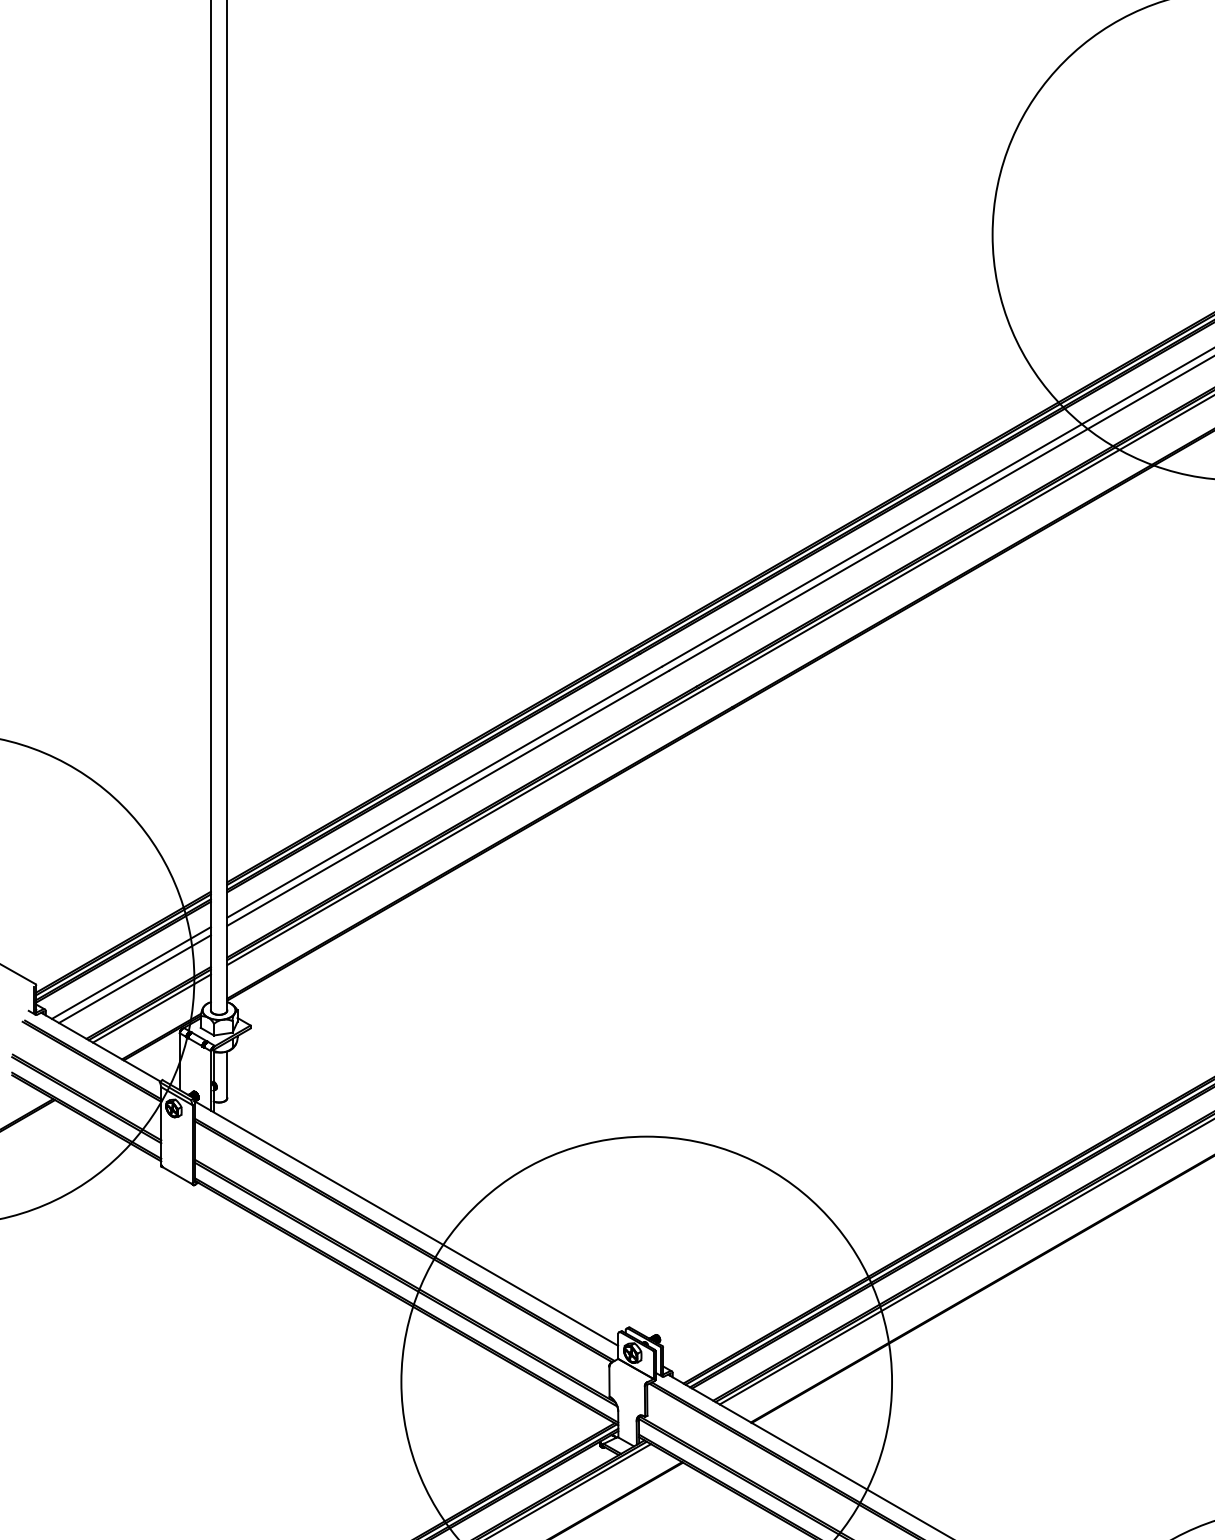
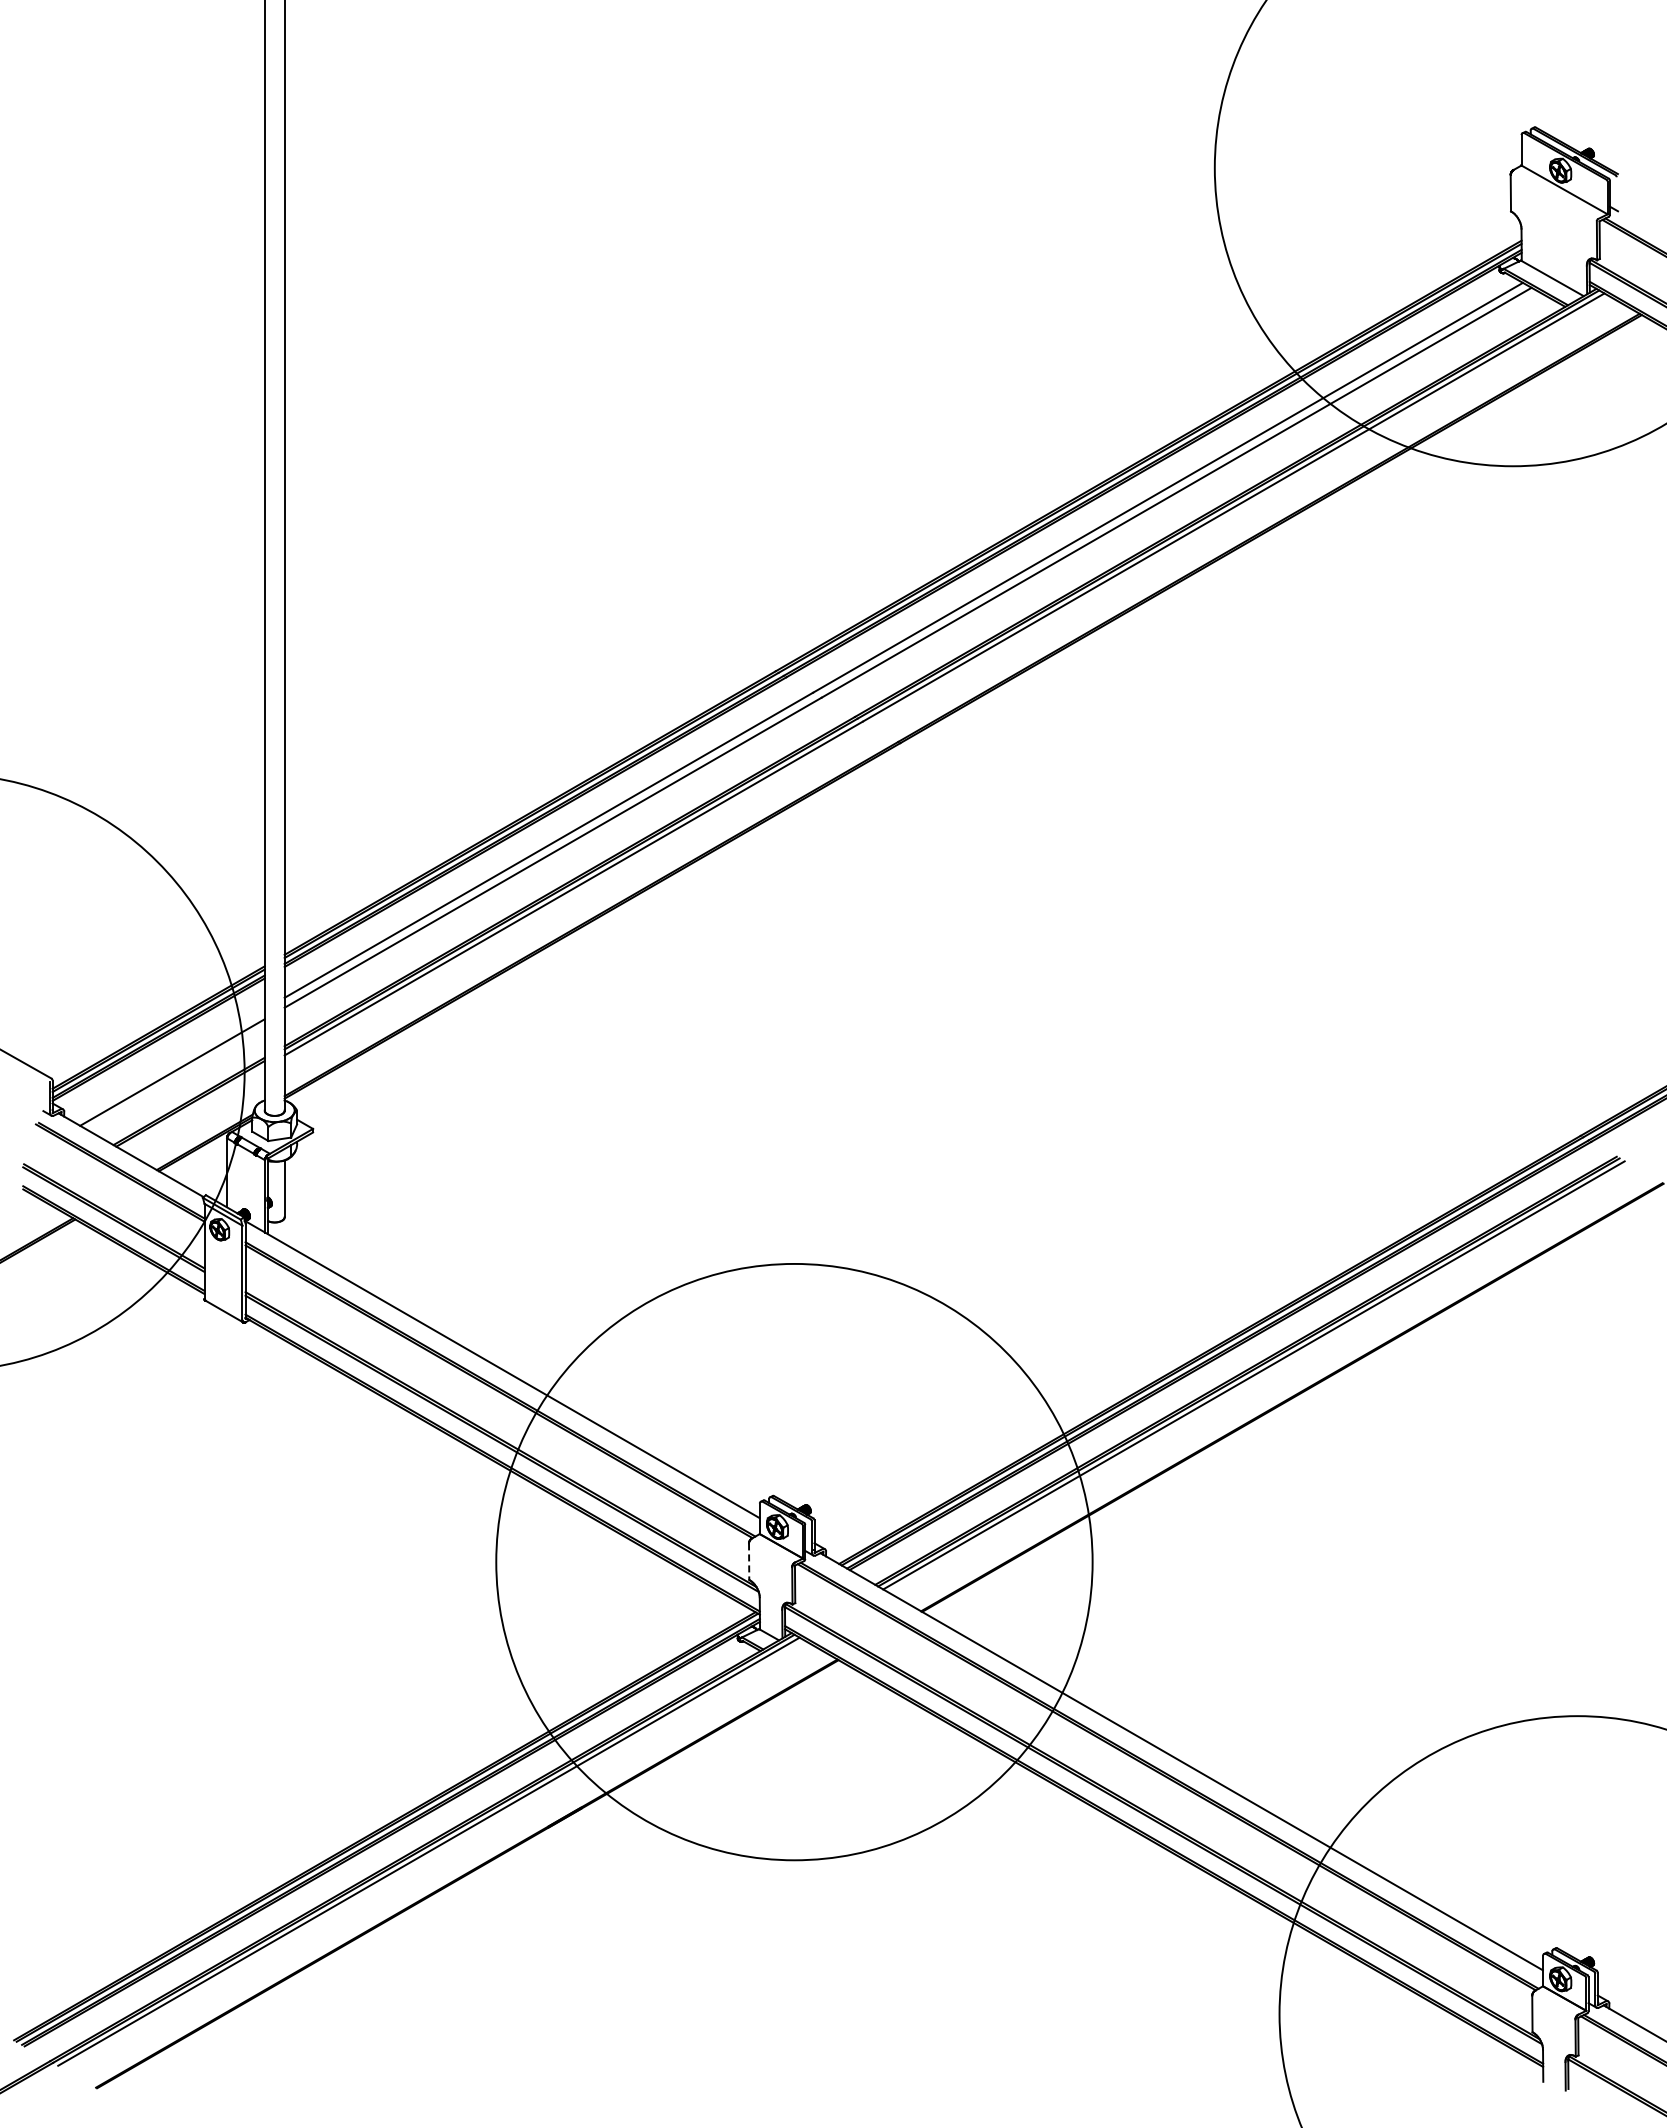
line: (130, 972) -> (167, 1064), removed
line: (151, 1007) -> (192, 1107), removed
line: (609, 1382) -> (749, 1562), solid -> dashed

